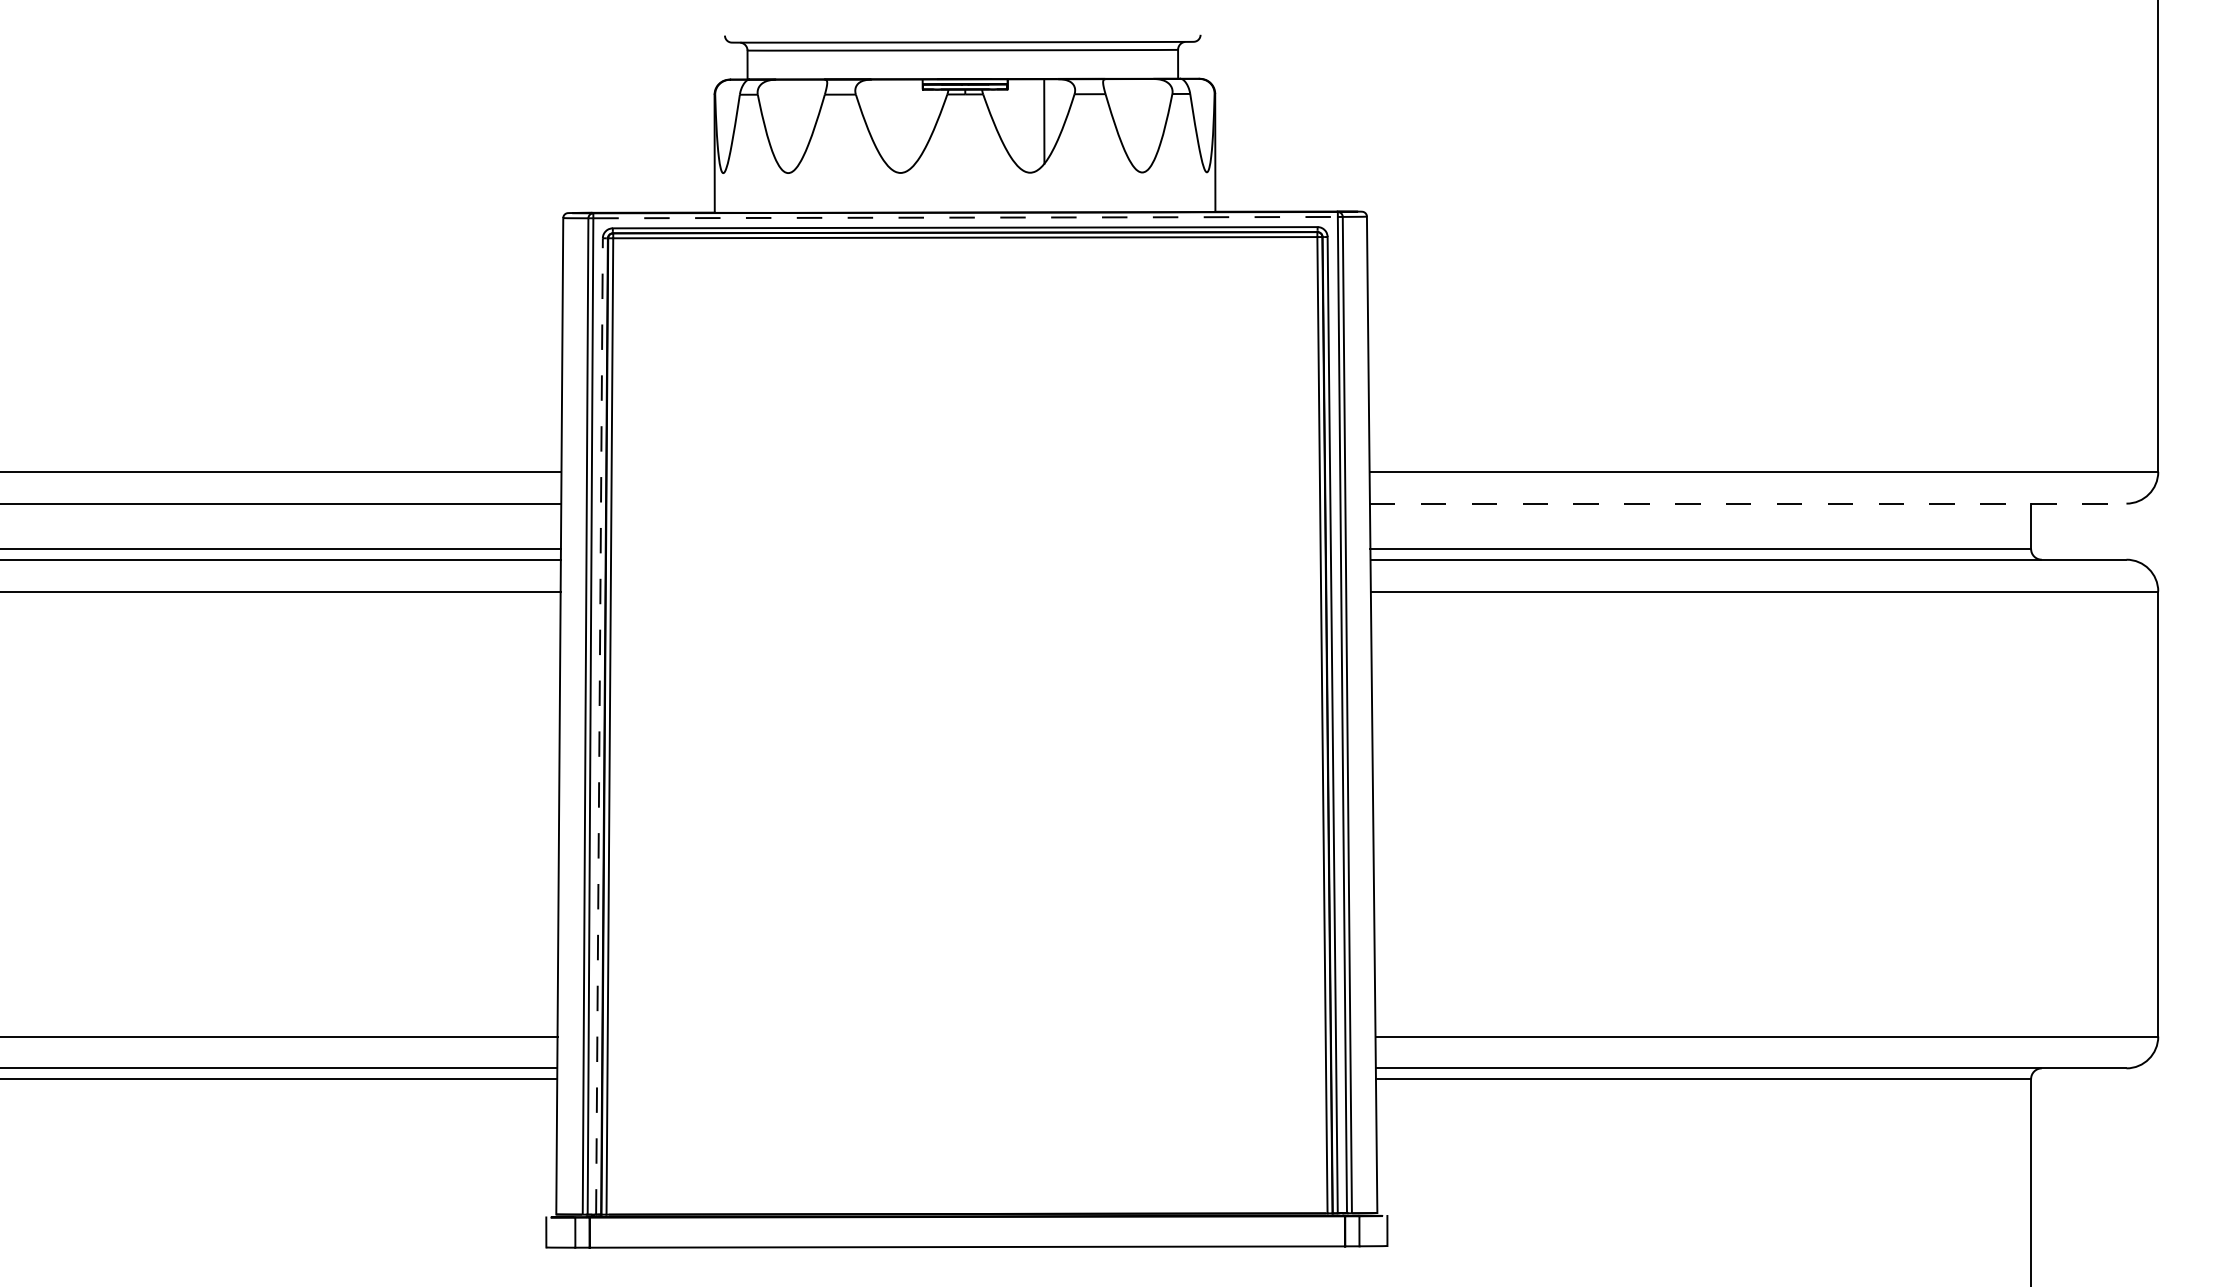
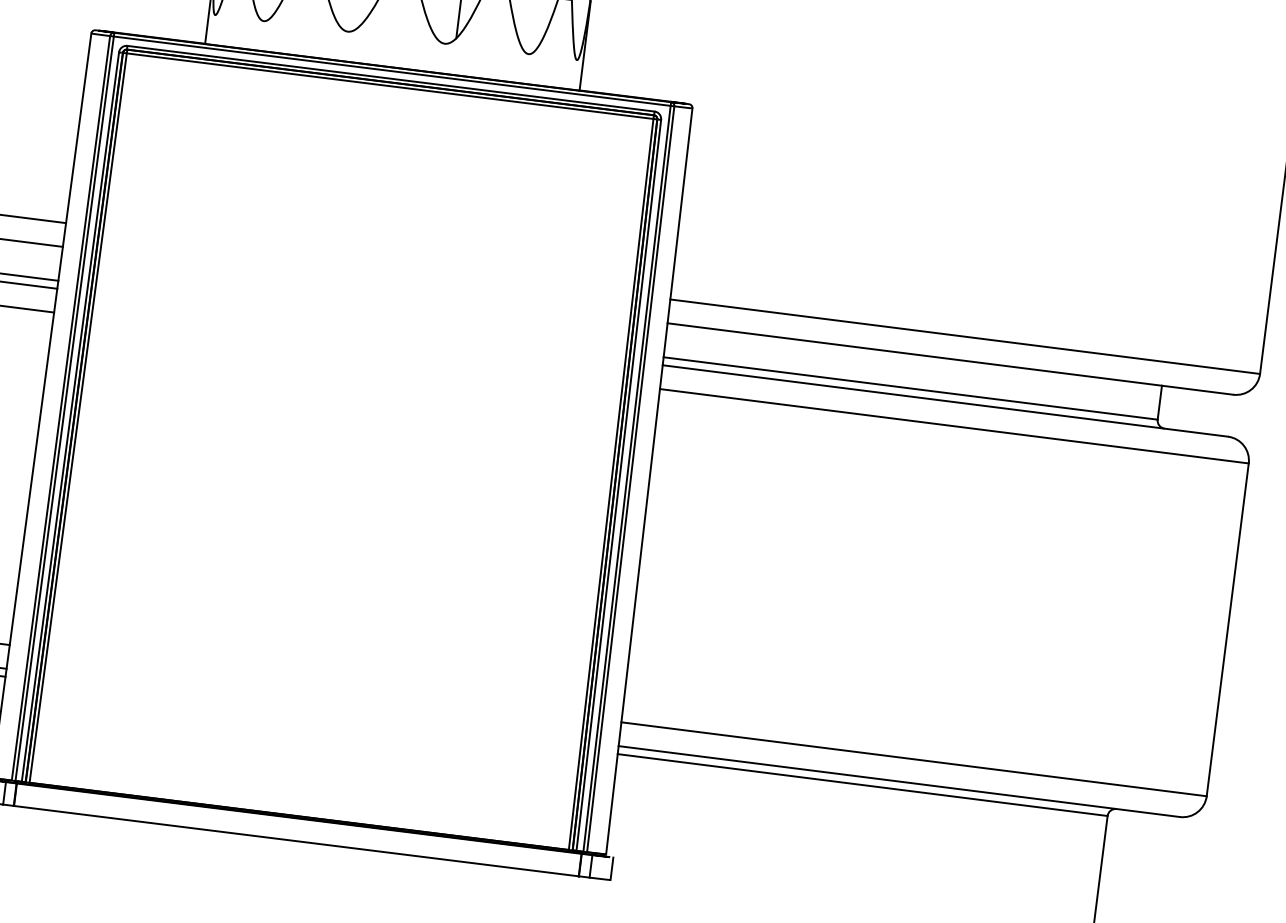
line: (966, 217) -> (392, 71), dashed -> solid
line: (1748, 503) -> (950, 358), dashed -> solid
line: (599, 725) -> (70, 416), dashed -> solid

